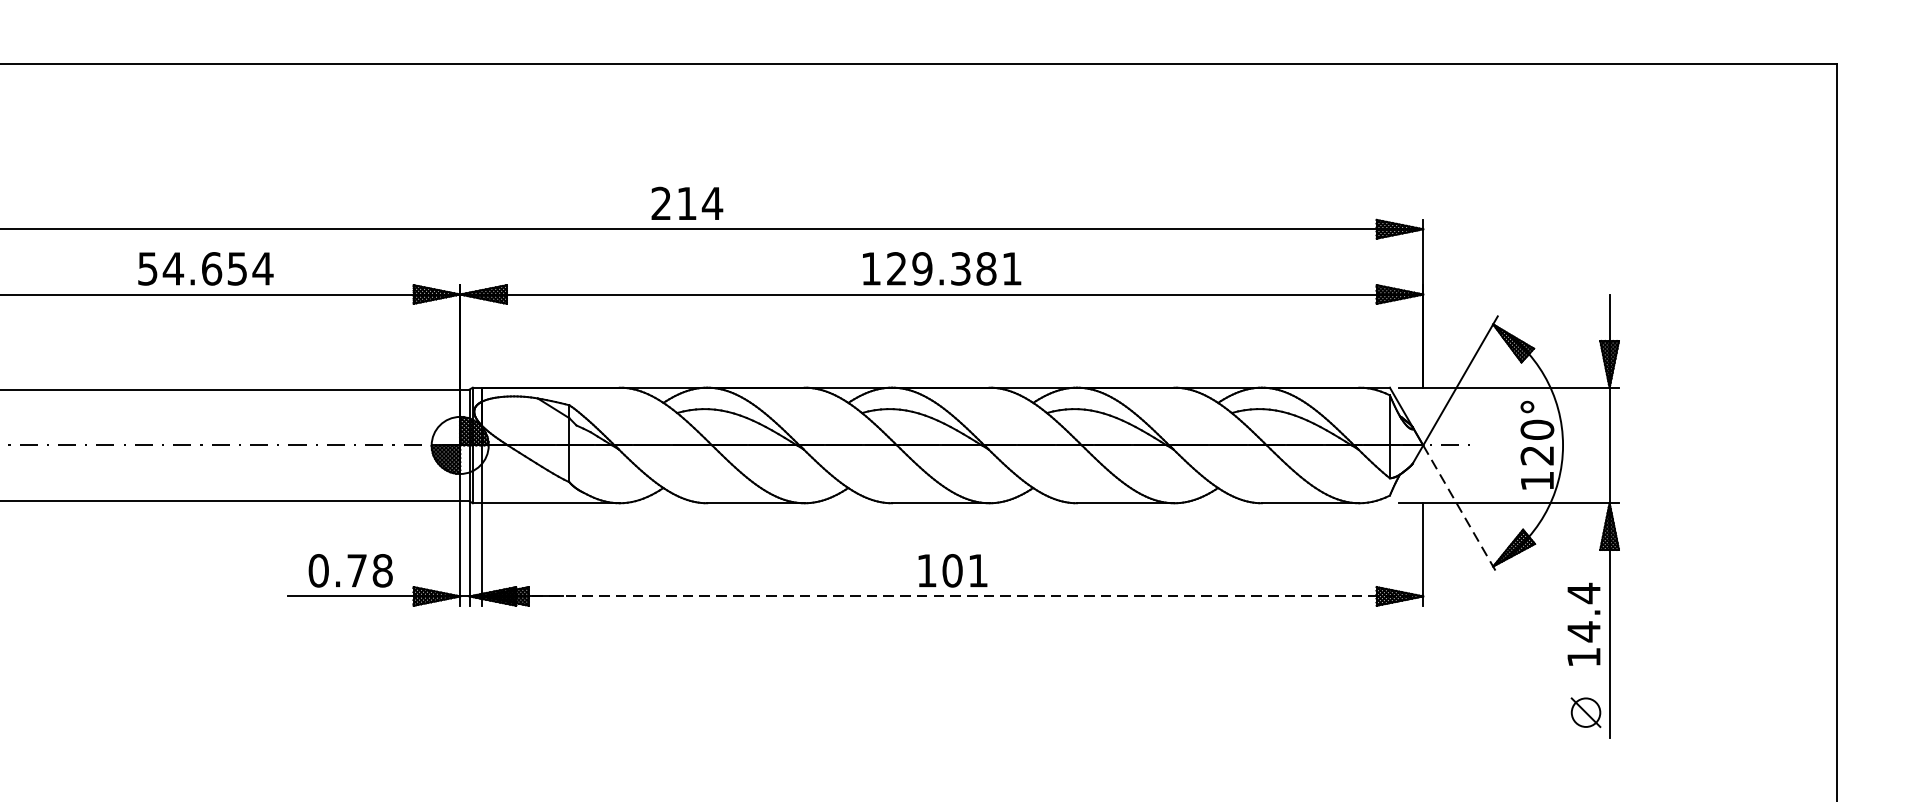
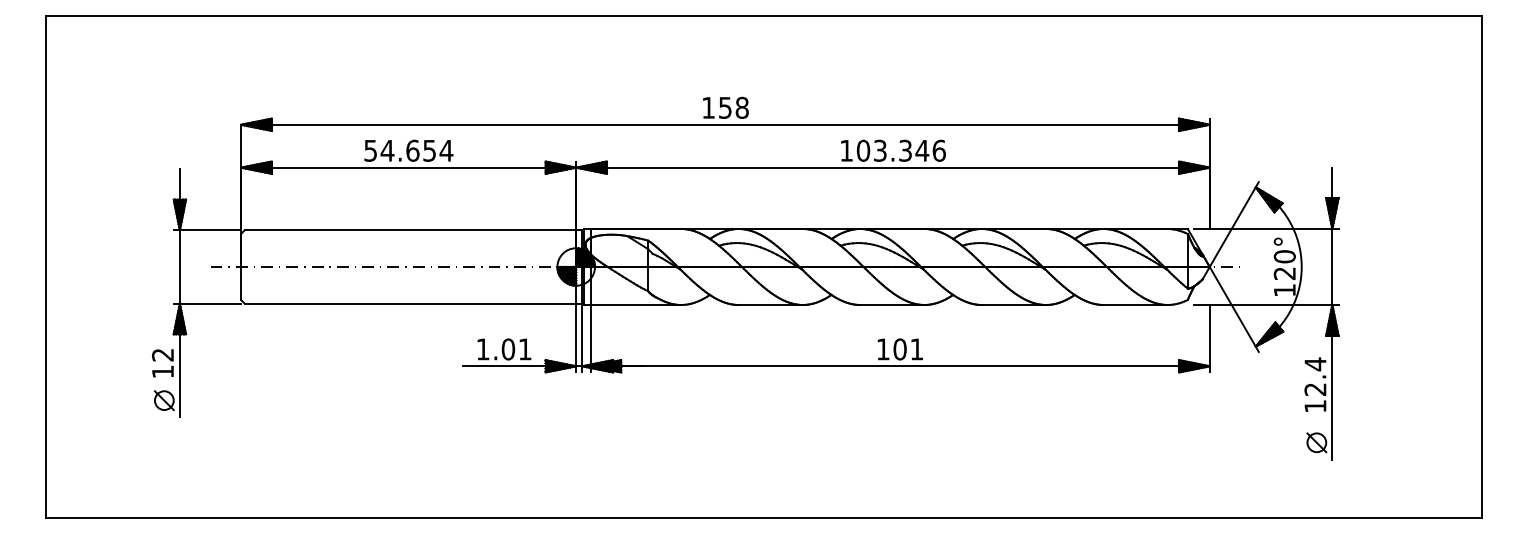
text: (687, 203) -> (725, 107), 214 -> 158
text: (953, 268) -> (900, 150), 129.381 -> 103.346
line: (1460, 510) -> (1234, 309), dashed -> solid
text: (349, 570) -> (503, 349), 0.78 -> 1.01
line: (953, 596) -> (900, 366), dashed -> solid
text: (1583, 631) -> (1315, 389), 14.4 -> 12.4

